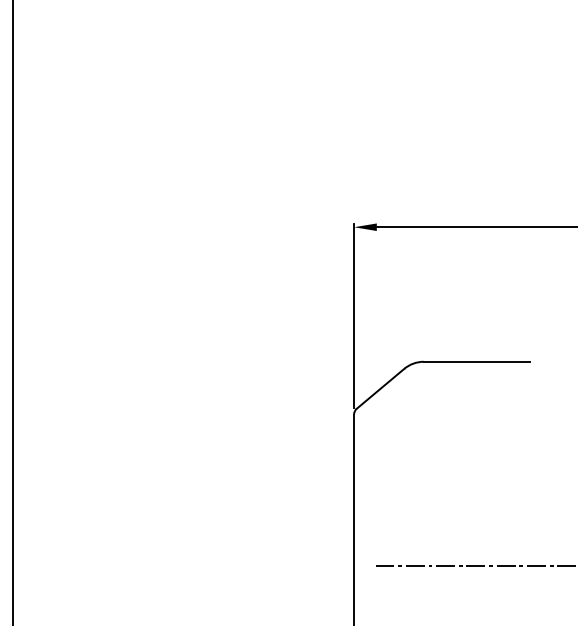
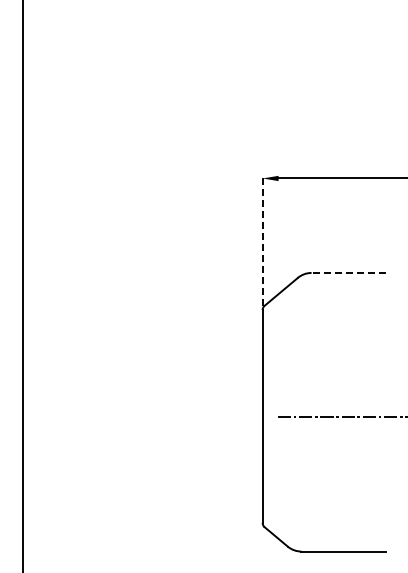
line: (353, 317) -> (262, 241), solid -> dashed
line: (476, 361) -> (348, 272), solid -> dashed

